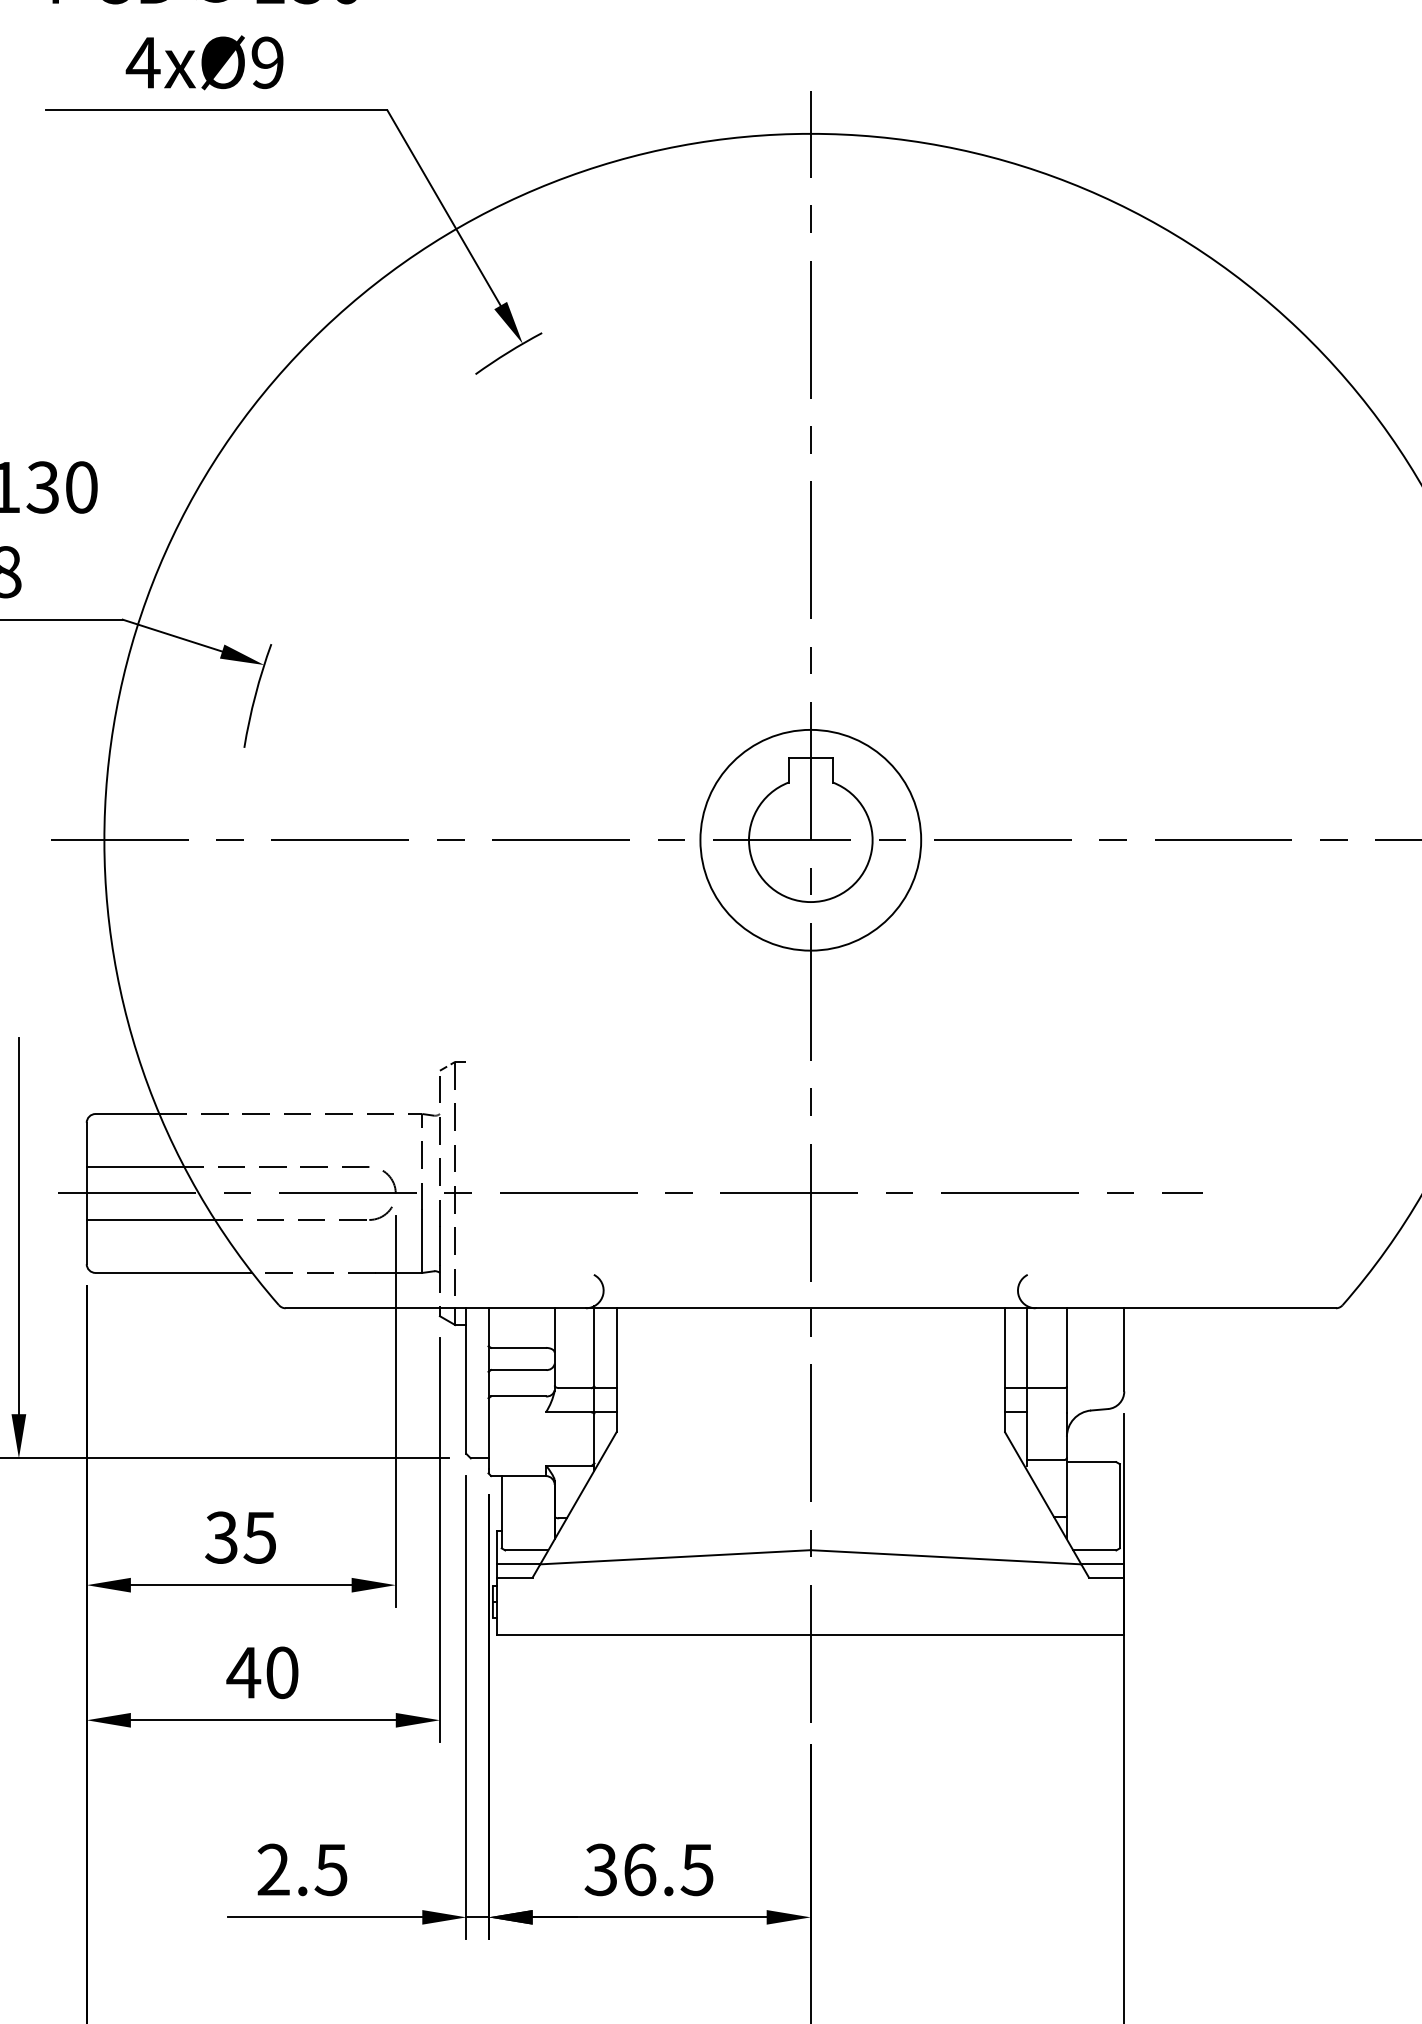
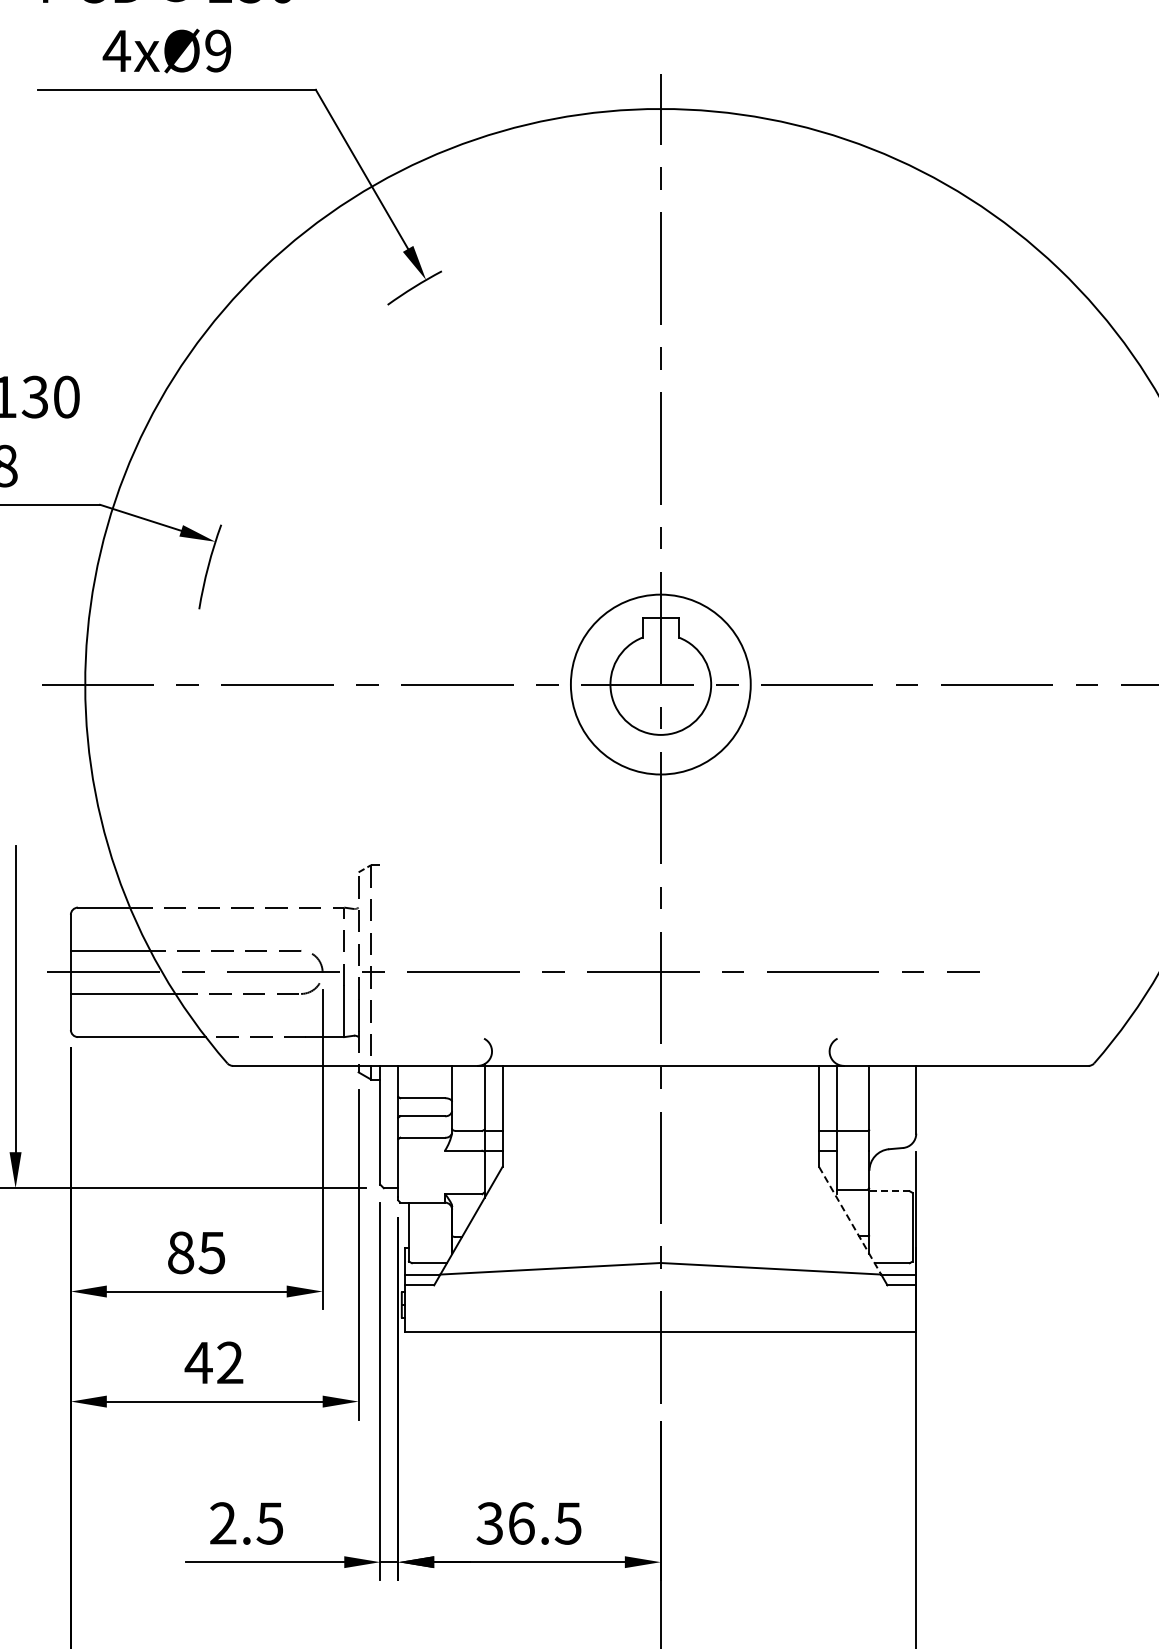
line: (1091, 1462) -> (889, 1191), solid -> dashed
line: (1043, 1499) -> (850, 1221), solid -> dashed
text: (221, 1537) -> (180, 1252), 35 -> 85
text: (282, 1672) -> (230, 1362), 40 -> 42

